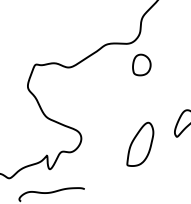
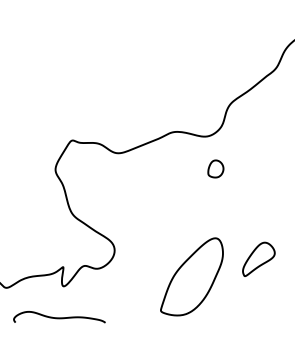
part: (141, 64) -> (215, 168), size x0.6
part: (139, 144) -> (192, 276), size x1.4

